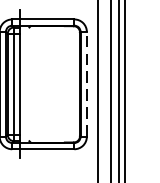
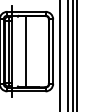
line: (43, 84) -> (26, 51), added
line: (87, 84) -> (53, 51), dashed -> solid

